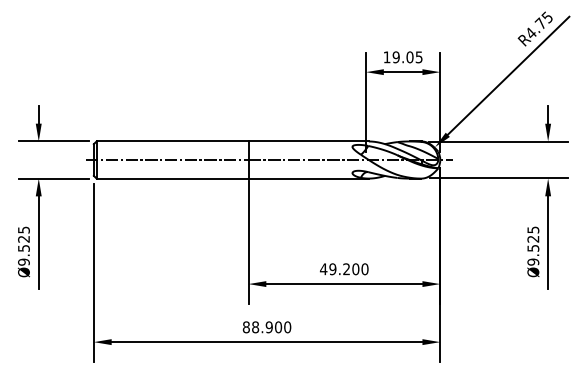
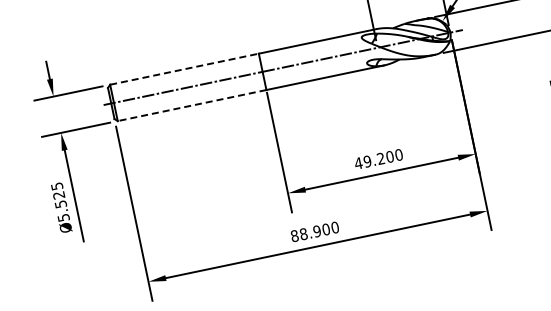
line: (172, 141) -> (184, 69), solid -> dashed
line: (172, 178) -> (192, 105), solid -> dashed
text: (23, 261) -> (63, 217), Ø9.525 -> Ø5.525

